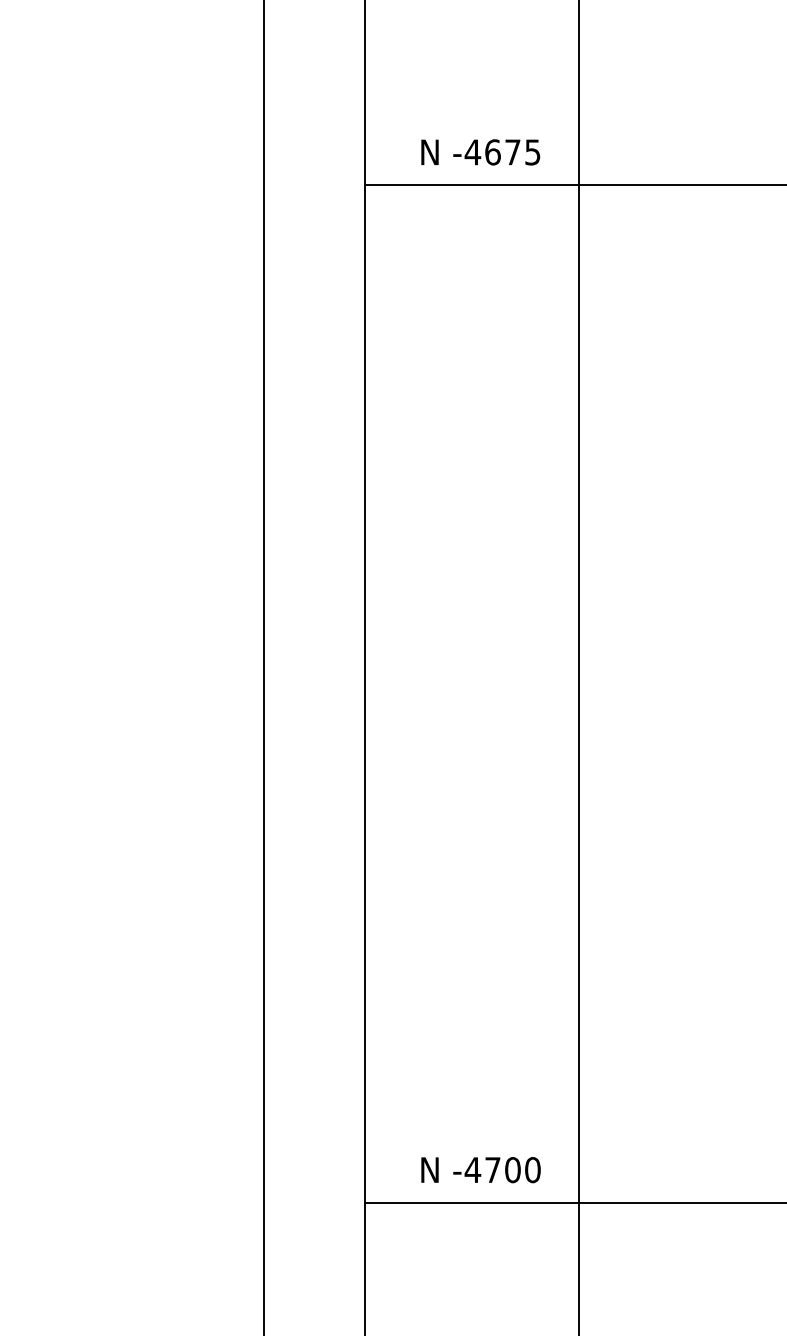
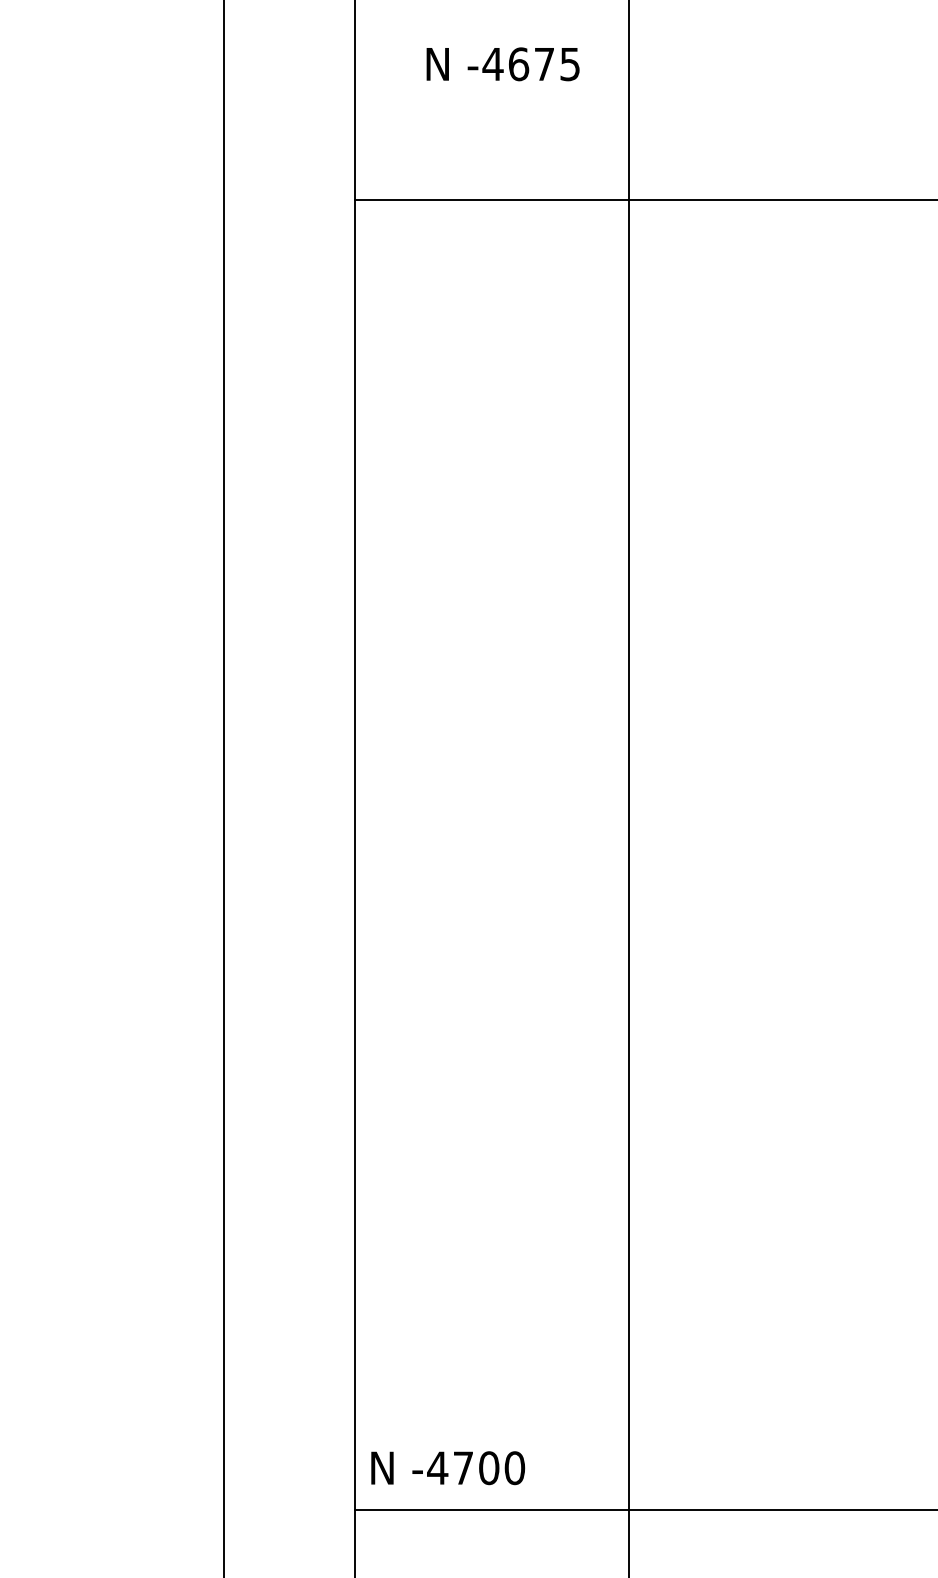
text: (480, 152) -> (502, 64), moved
text: (480, 1170) -> (447, 1468), moved

